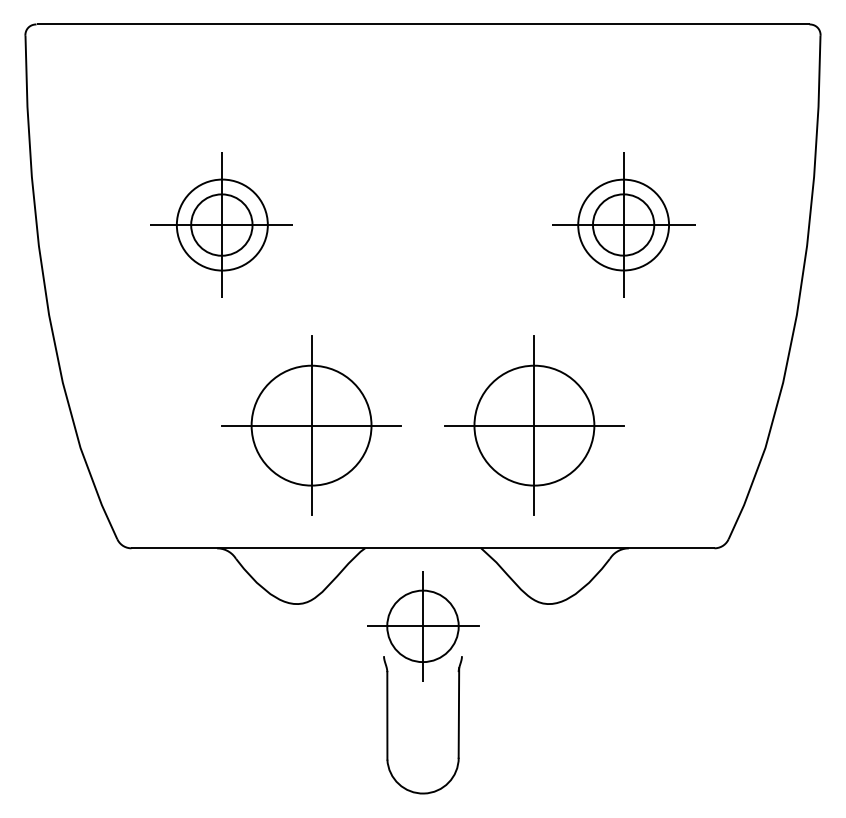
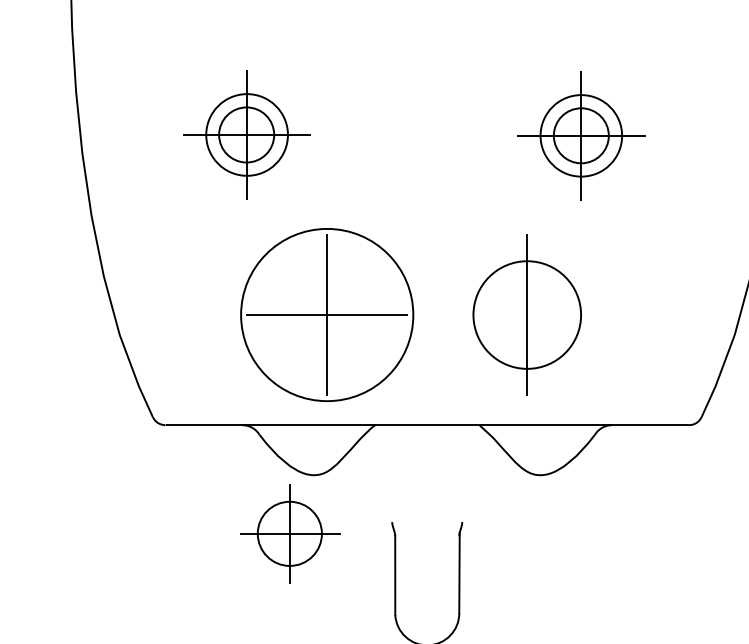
part: (623, 224) -> (581, 135), moved
circle: (311, 425) -> (327, 314), size x1.6
line: (534, 425) -> (527, 314), removed
part: (423, 626) -> (290, 533), moved

